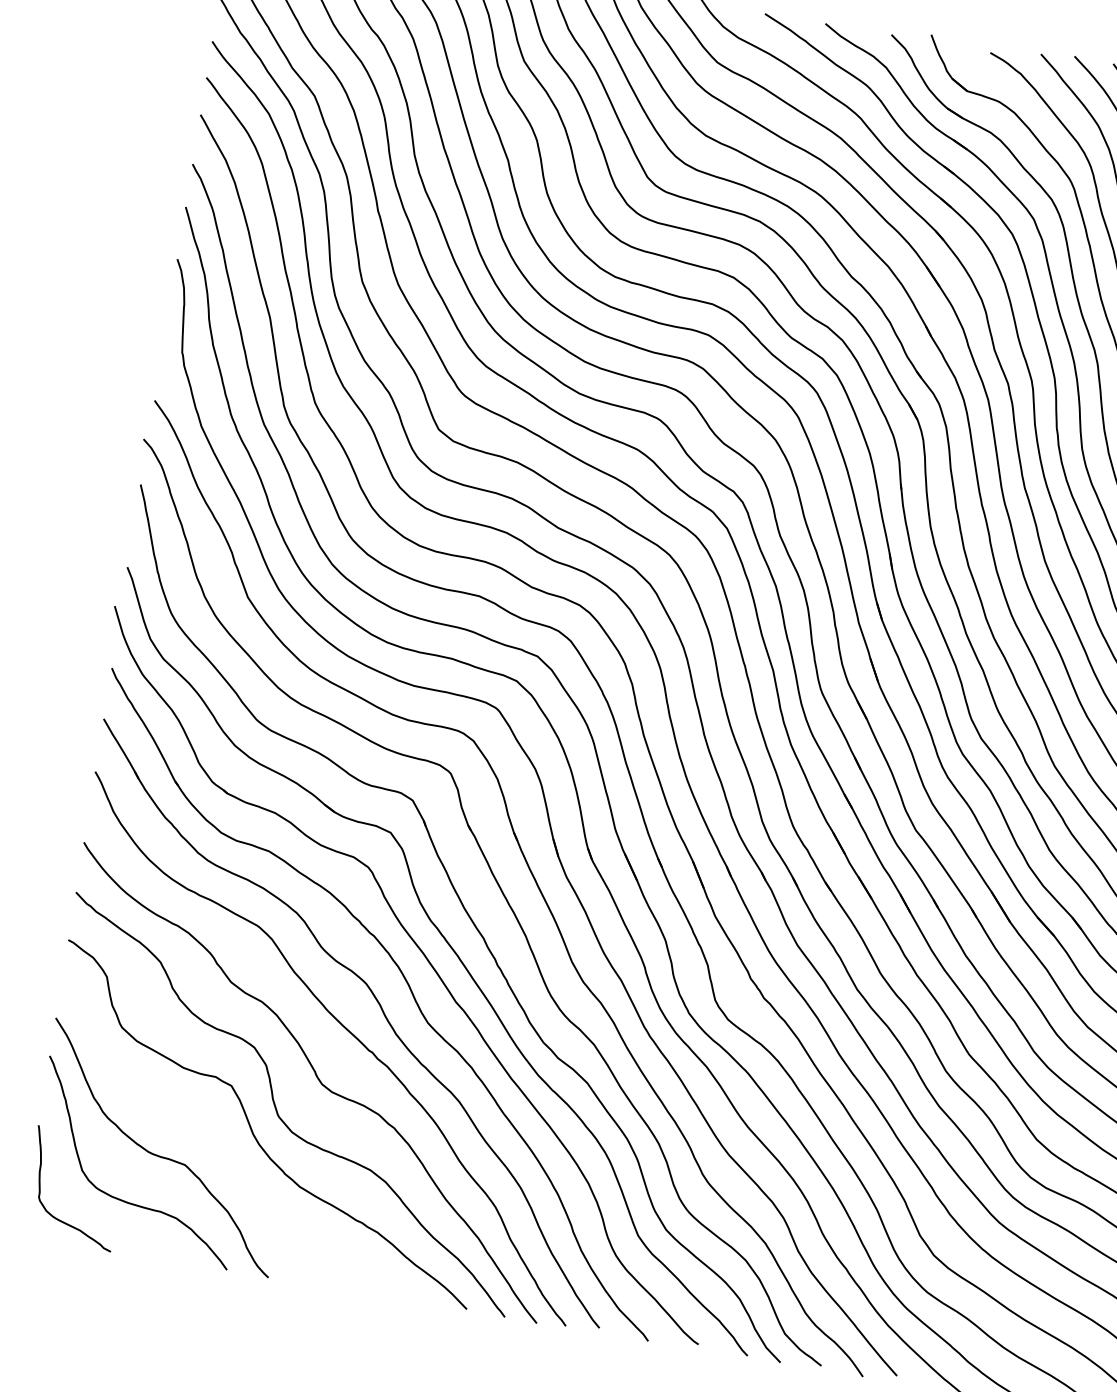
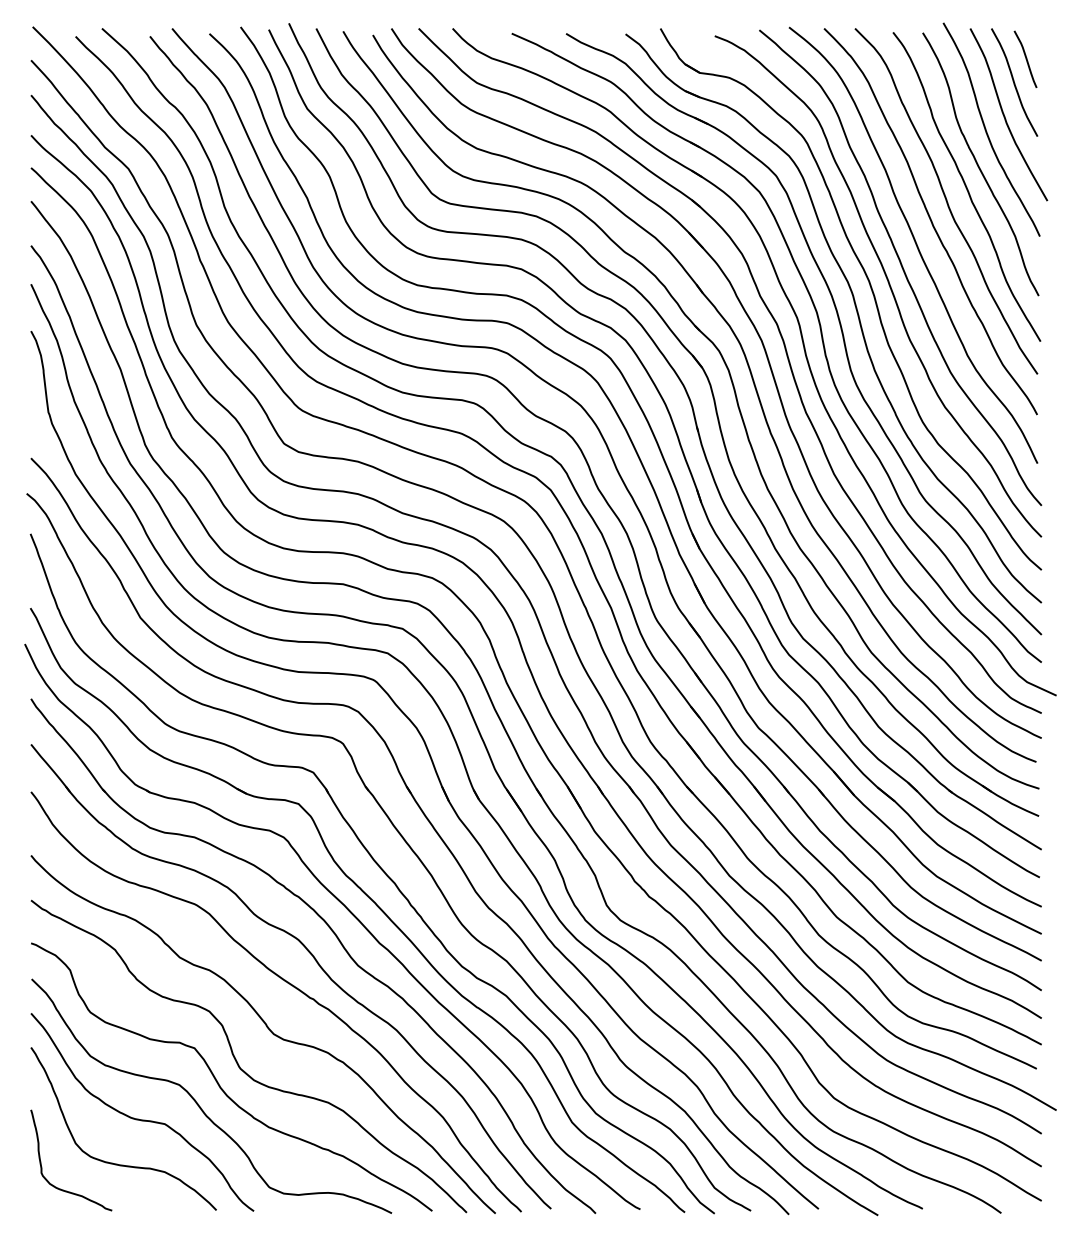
curve: (225, 1148) -> (198, 1103), added

